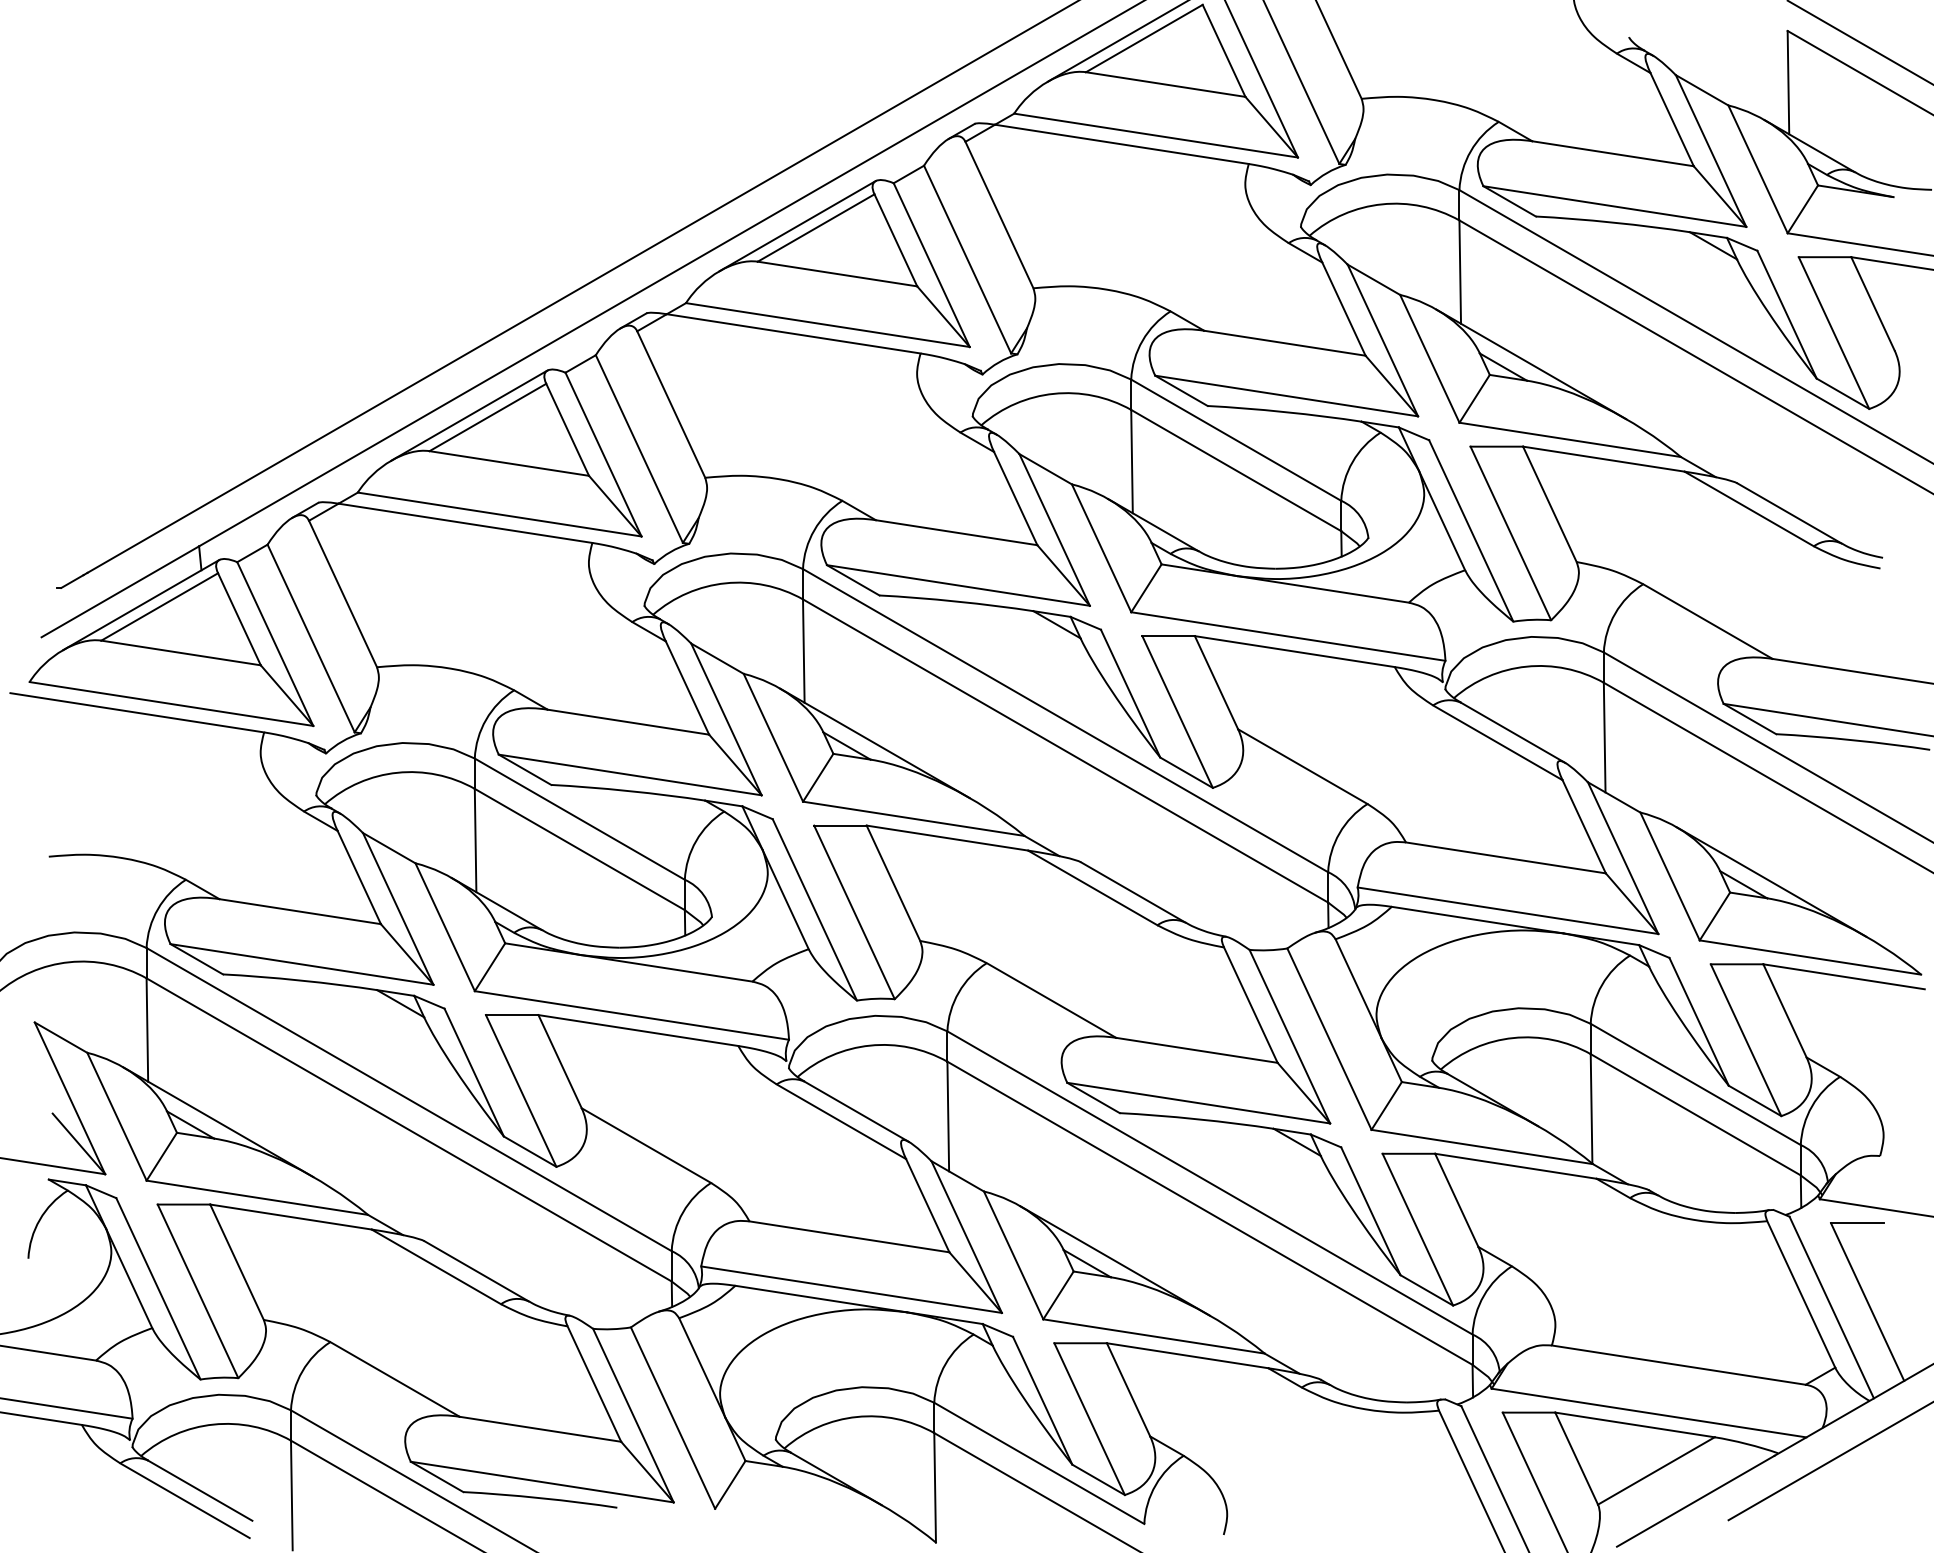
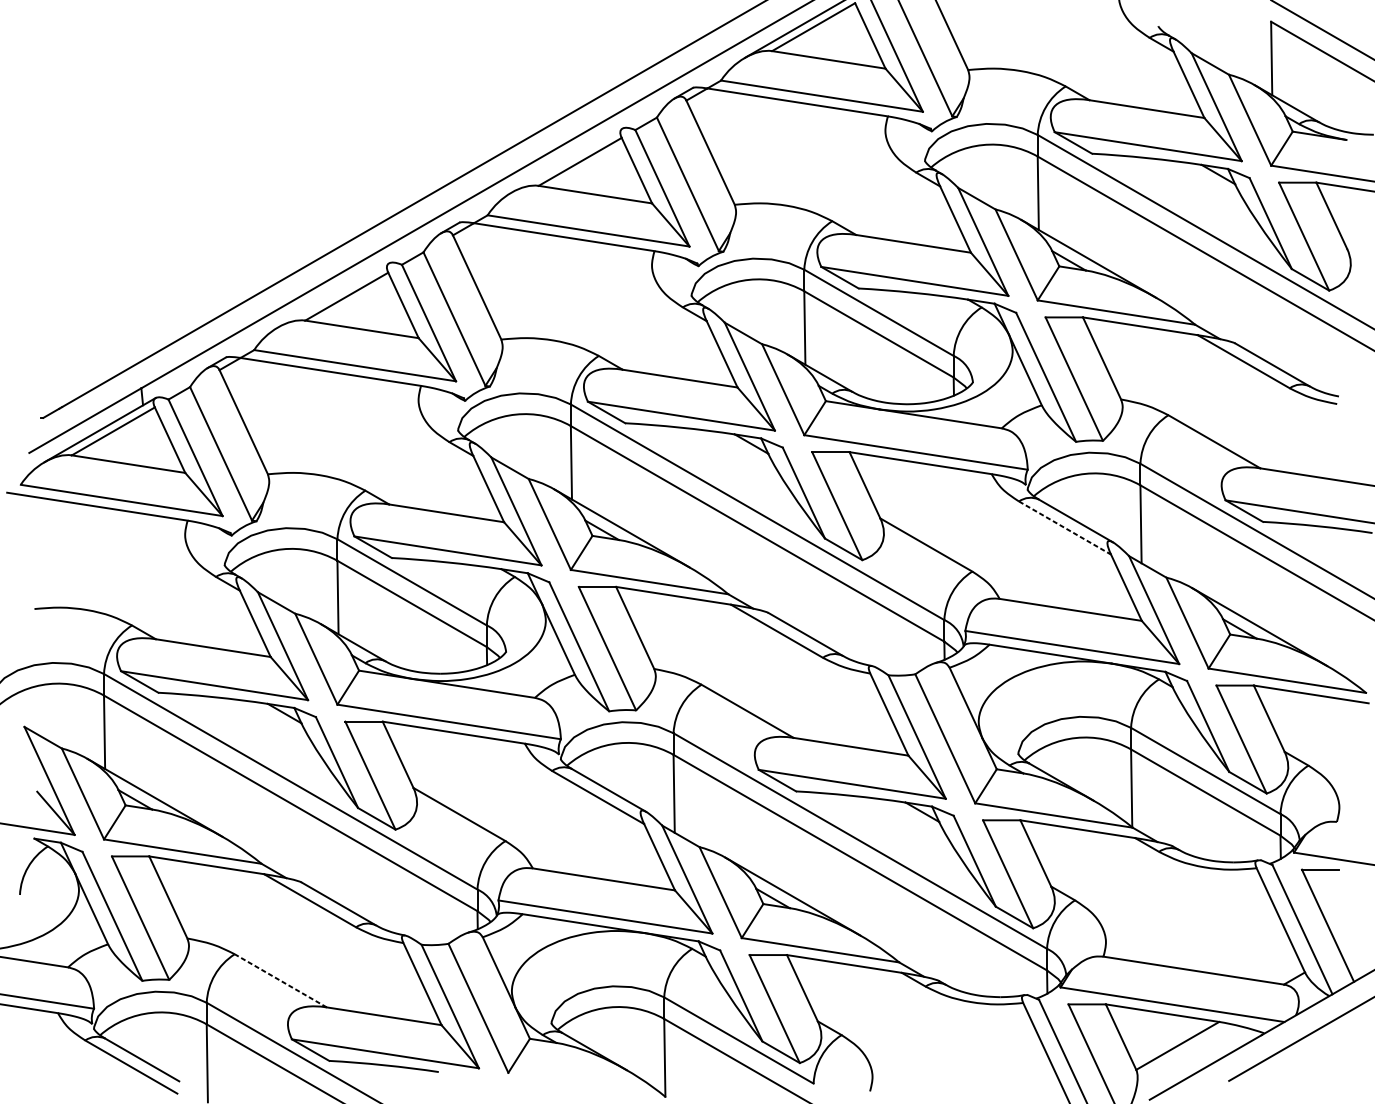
line: (797, 226) -> (566, 160), removed
line: (469, 415) -> (333, 295), removed
line: (1497, 742) -> (1064, 527), solid -> dashed
line: (395, 1379) -> (281, 980), solid -> dashed

